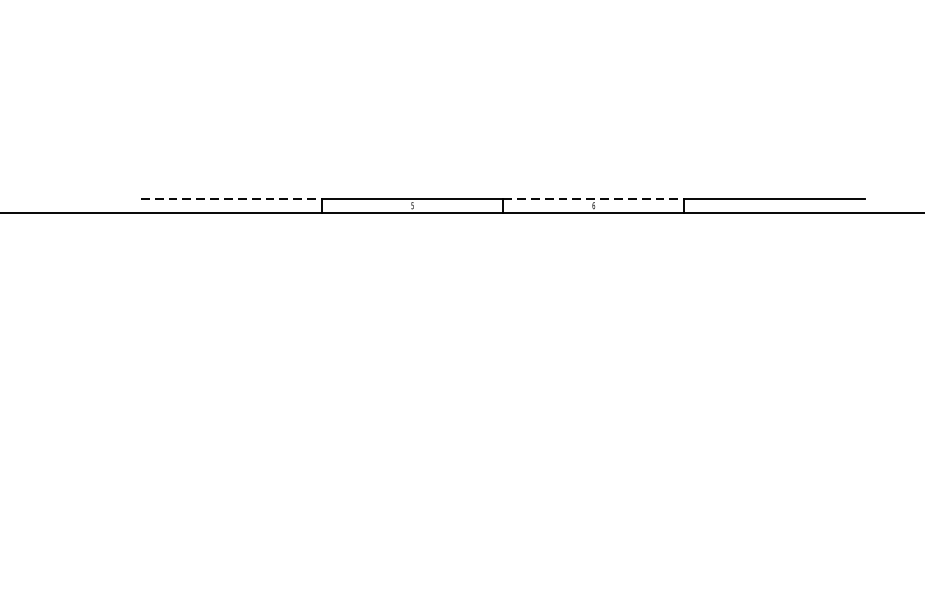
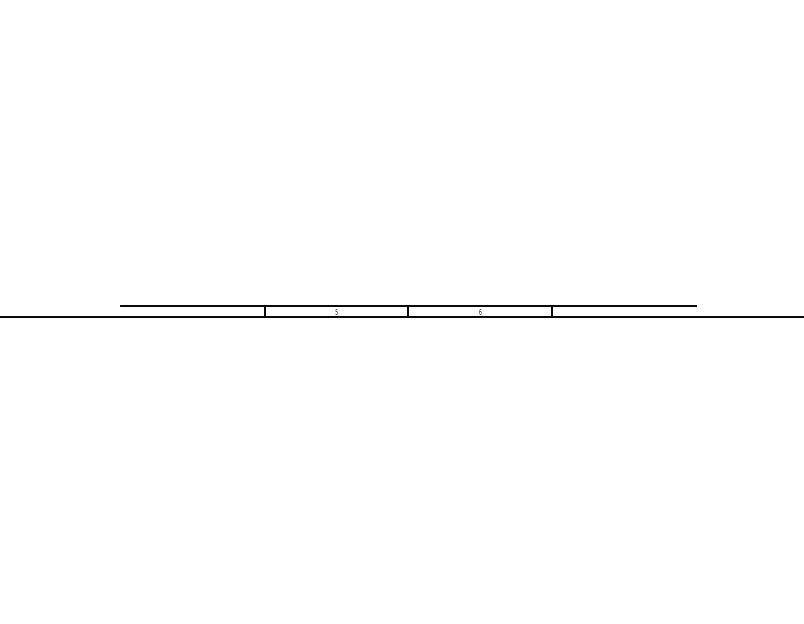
line: (231, 198) -> (192, 306), dashed -> solid
line: (593, 198) -> (480, 306), dashed -> solid

